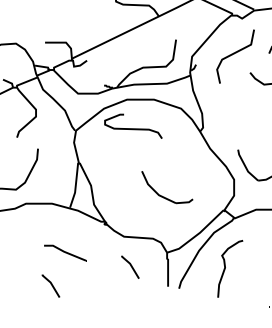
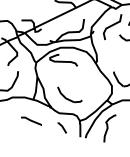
part: (166, 186) -> (69, 94), moved
line: (49, 285) -> (23, 136), removed

